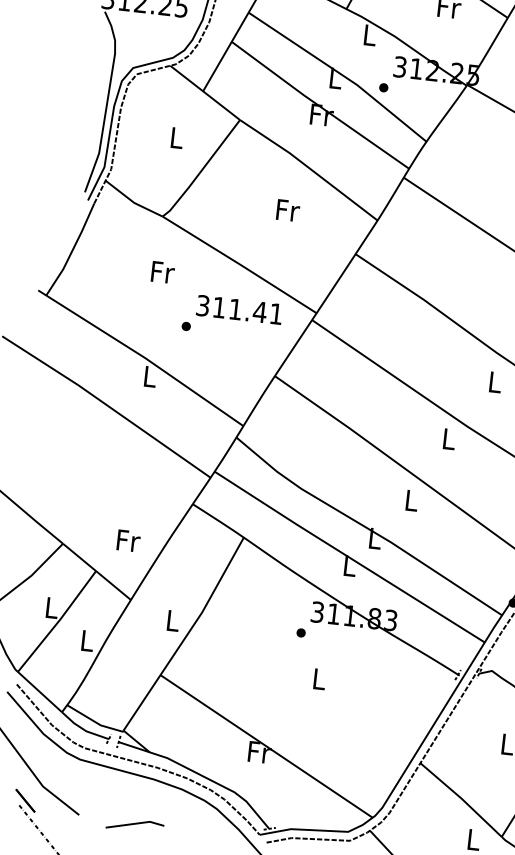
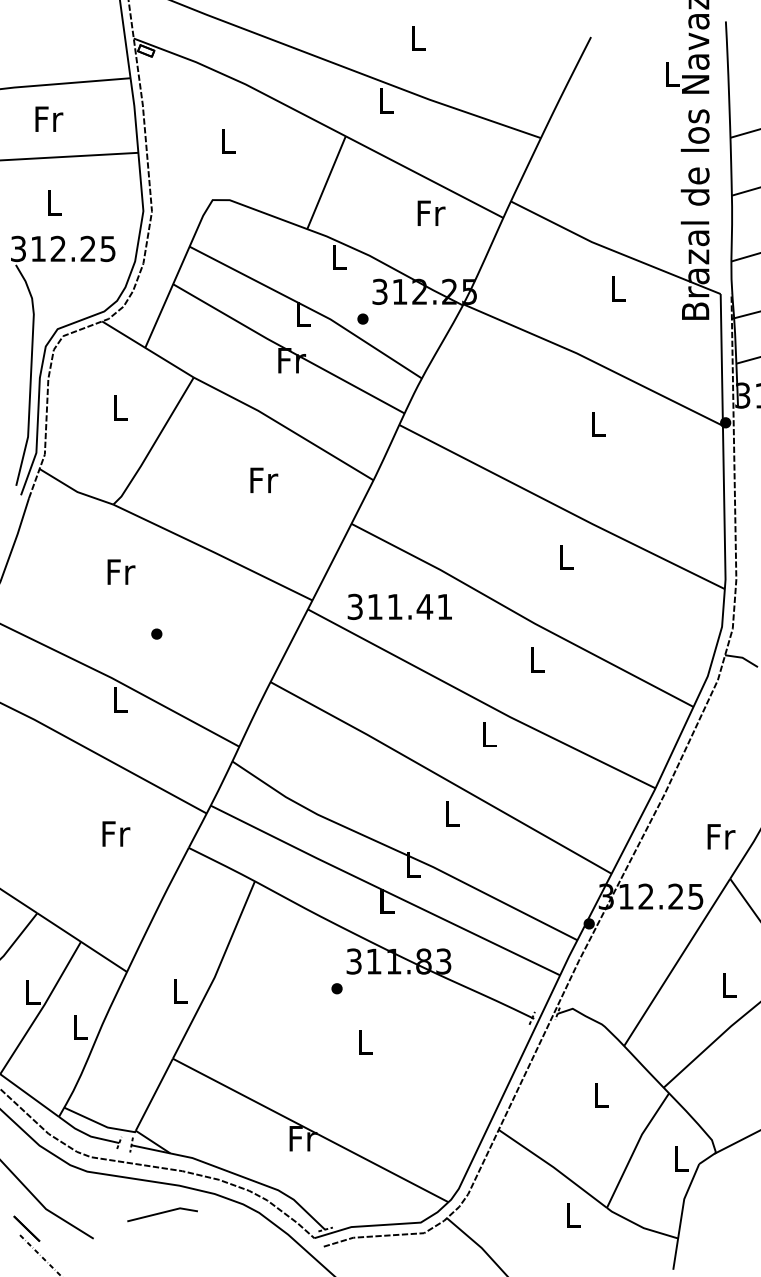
text: (239, 309) -> (399, 606), moved
text: (128, 540) -> (116, 833), moved
line: (135, 824) -> (162, 1213), moved

